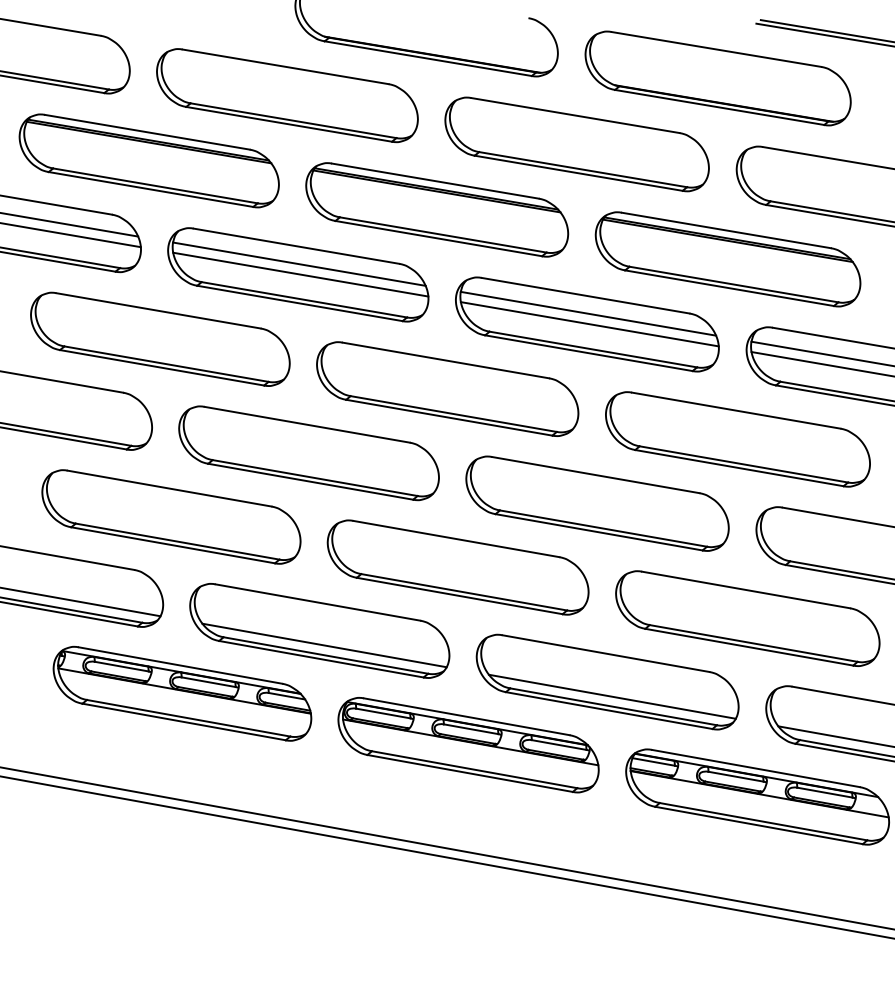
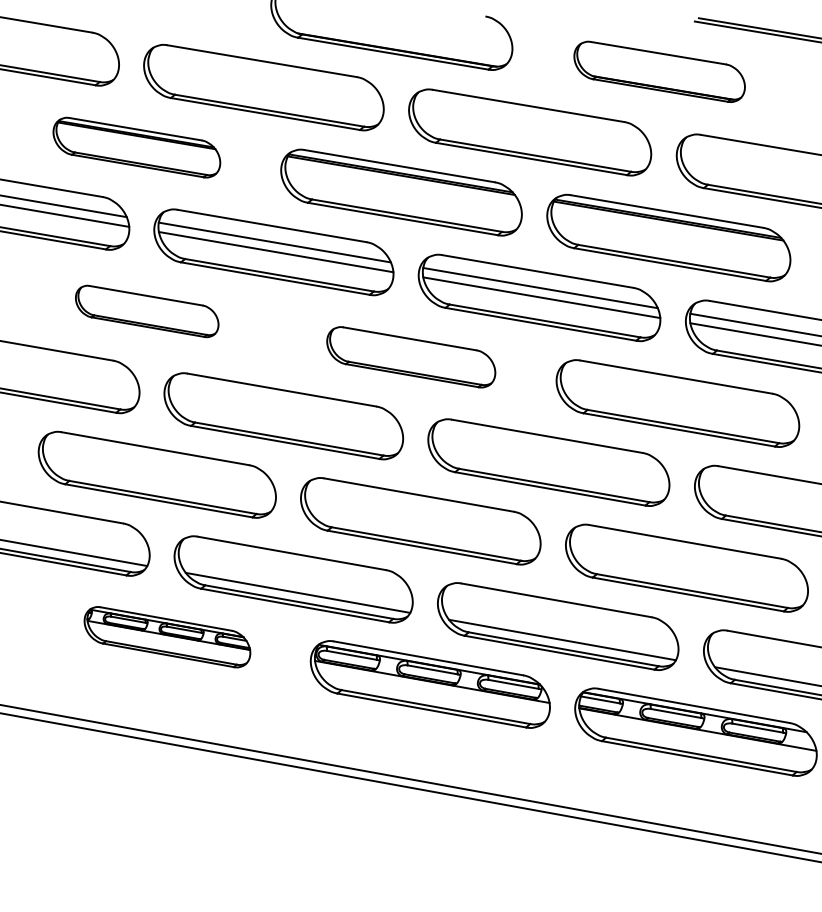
part: (717, 78) -> (659, 71), size x0.7
part: (148, 160) -> (136, 147), size x0.7
part: (160, 338) -> (147, 310), size x0.6
part: (447, 388) -> (411, 356), size x0.7
part: (182, 693) -> (167, 637), size x0.7

